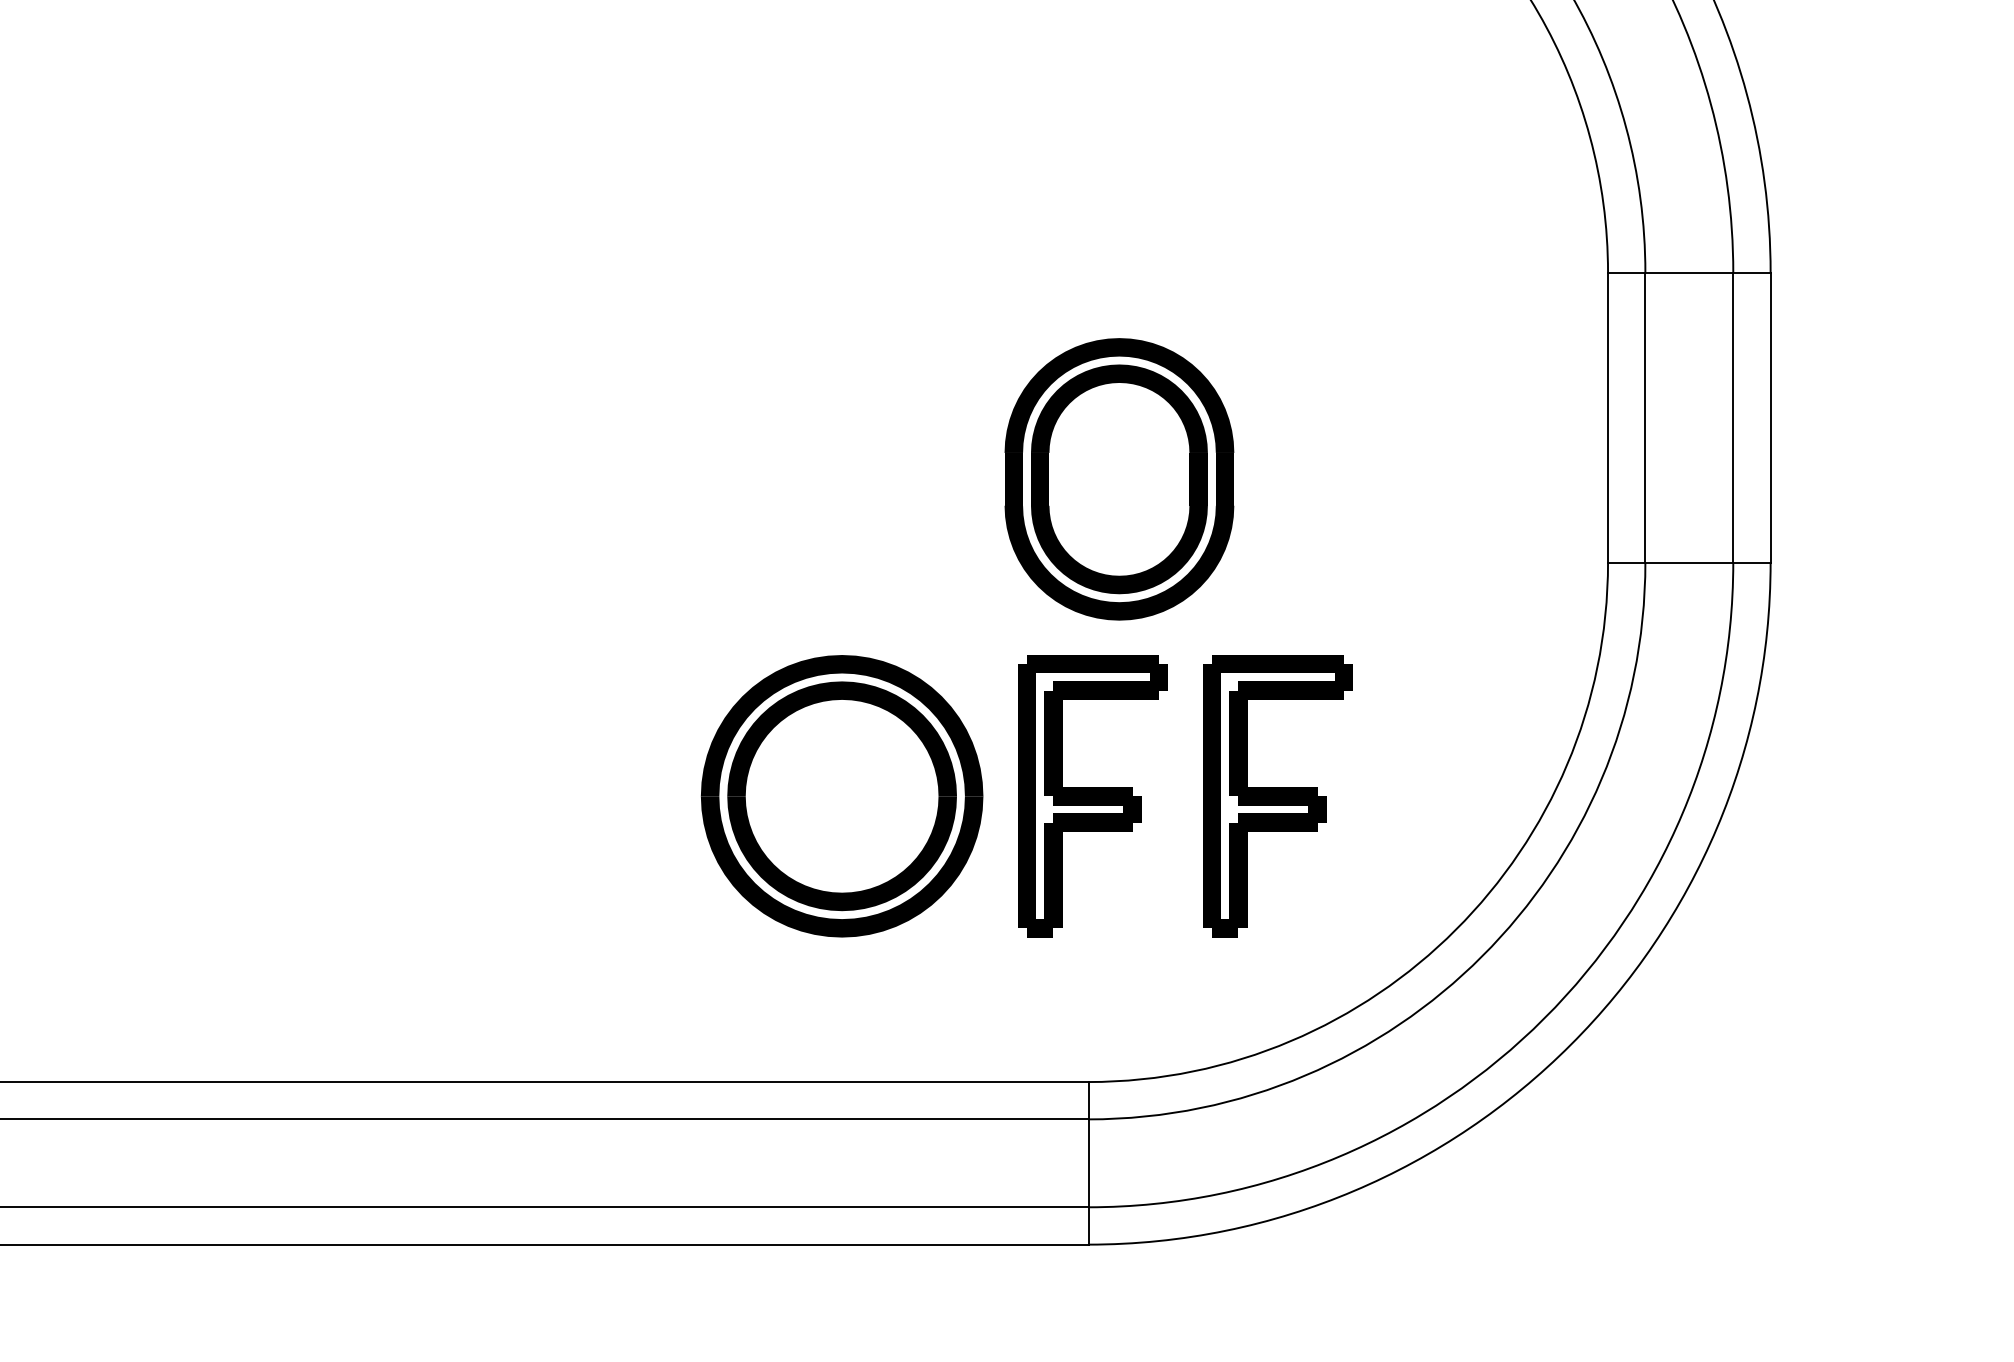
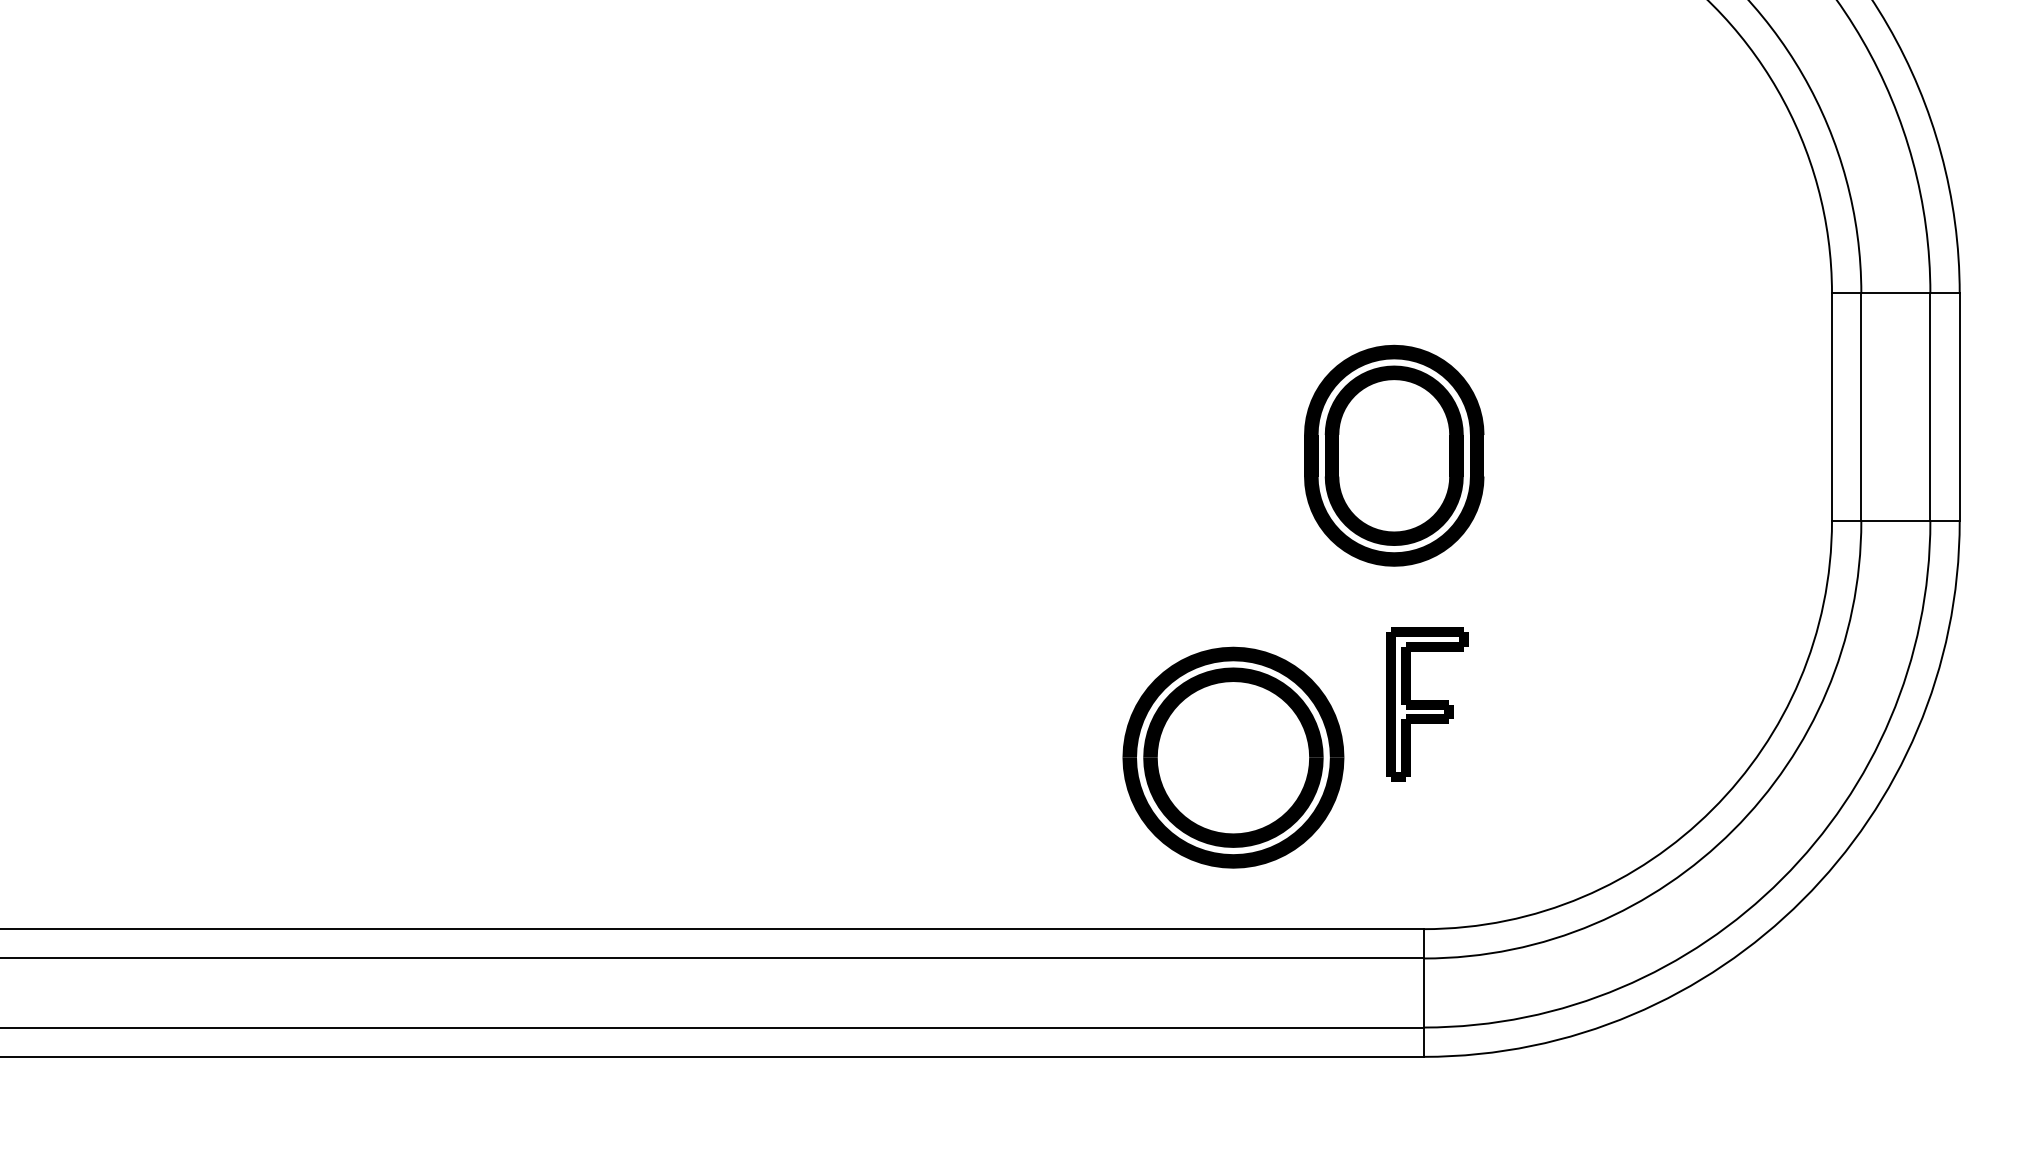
part: (1119, 478) -> (1394, 455), moved
part: (842, 796) -> (1233, 757), moved
part: (1093, 796) -> (1427, 704), size x0.7
part: (1277, 796) -> (1572, 704), removed

